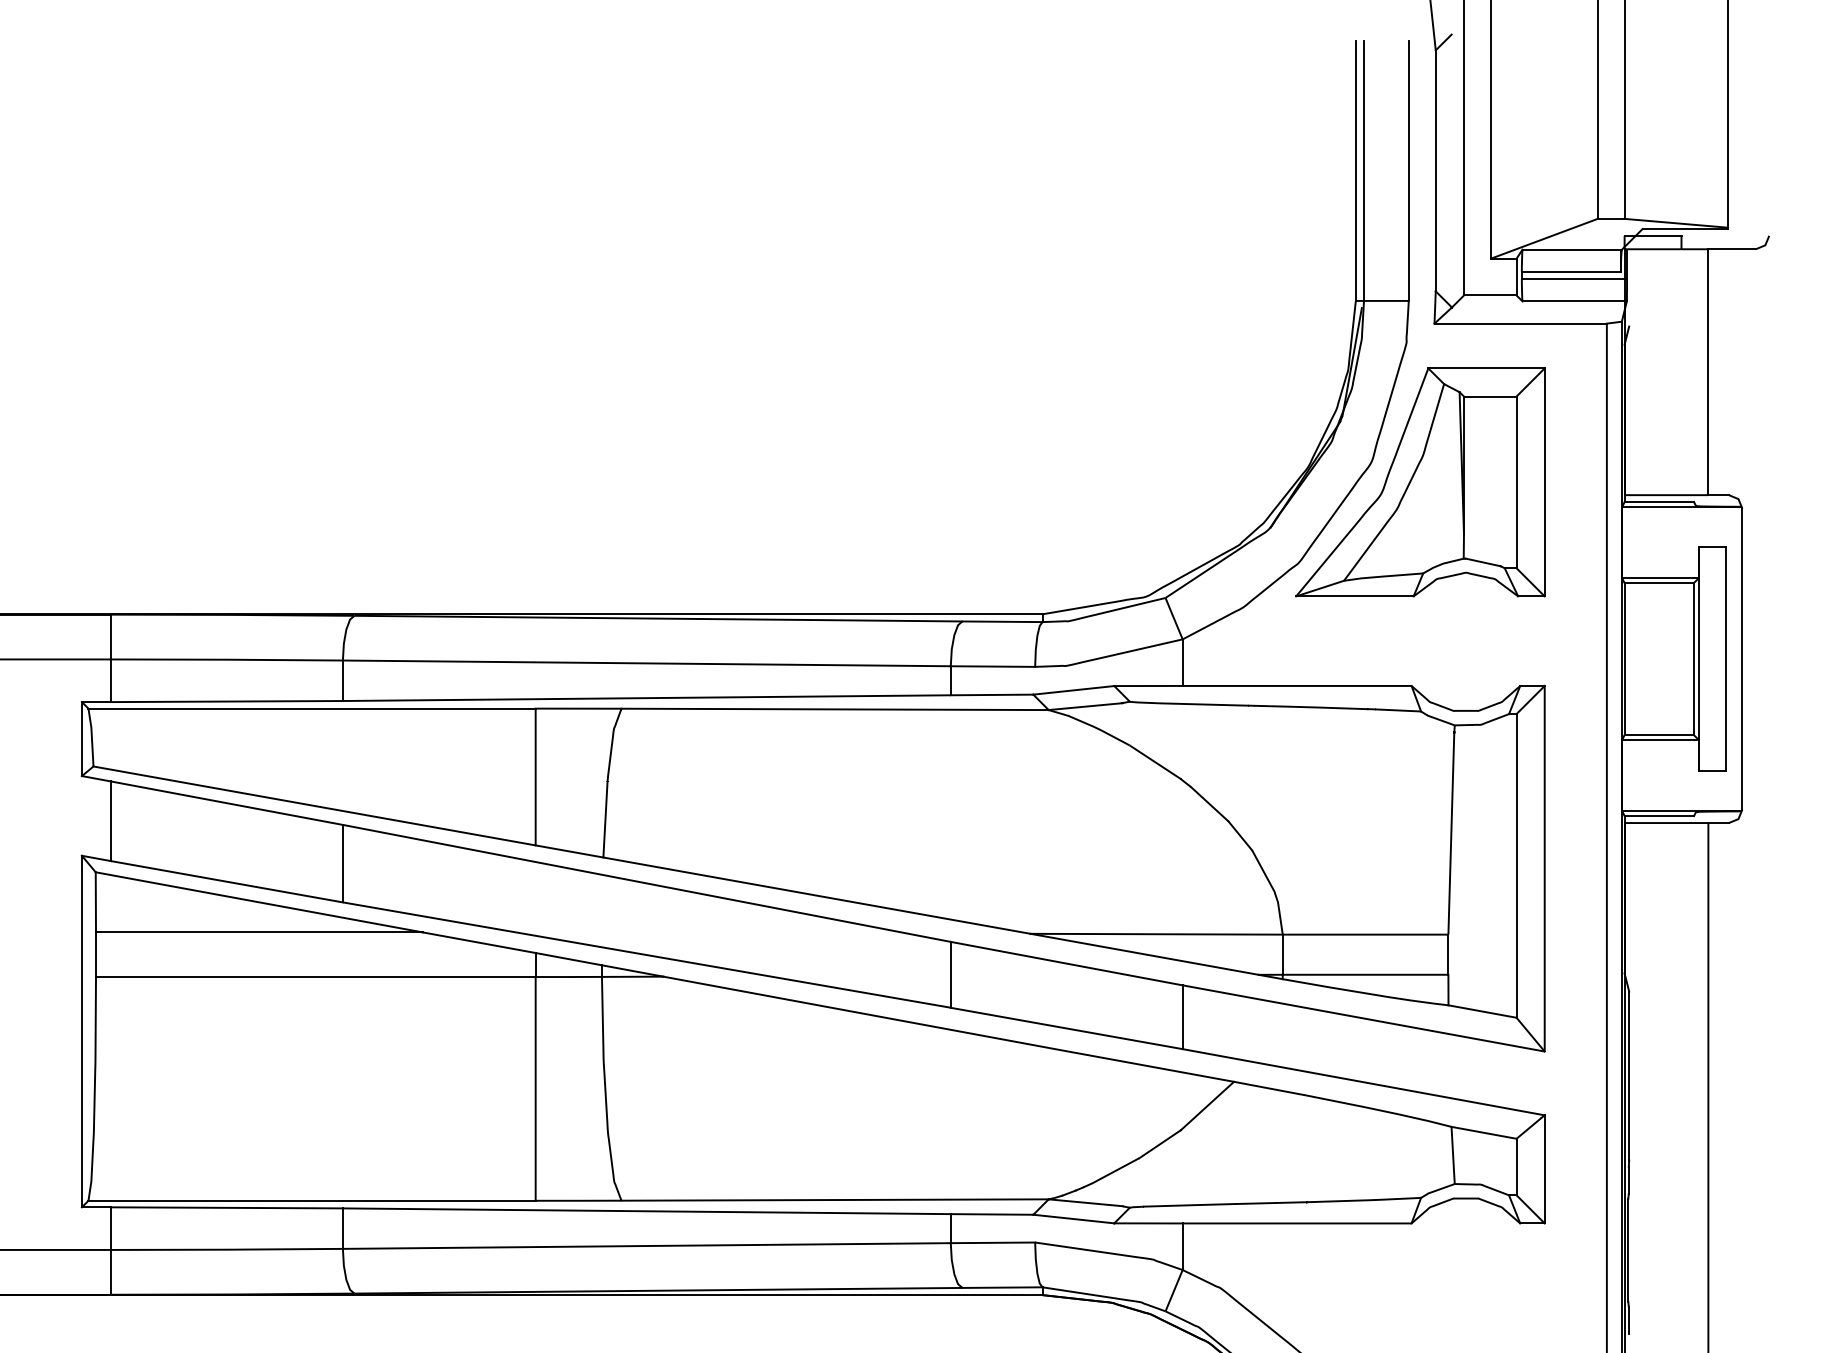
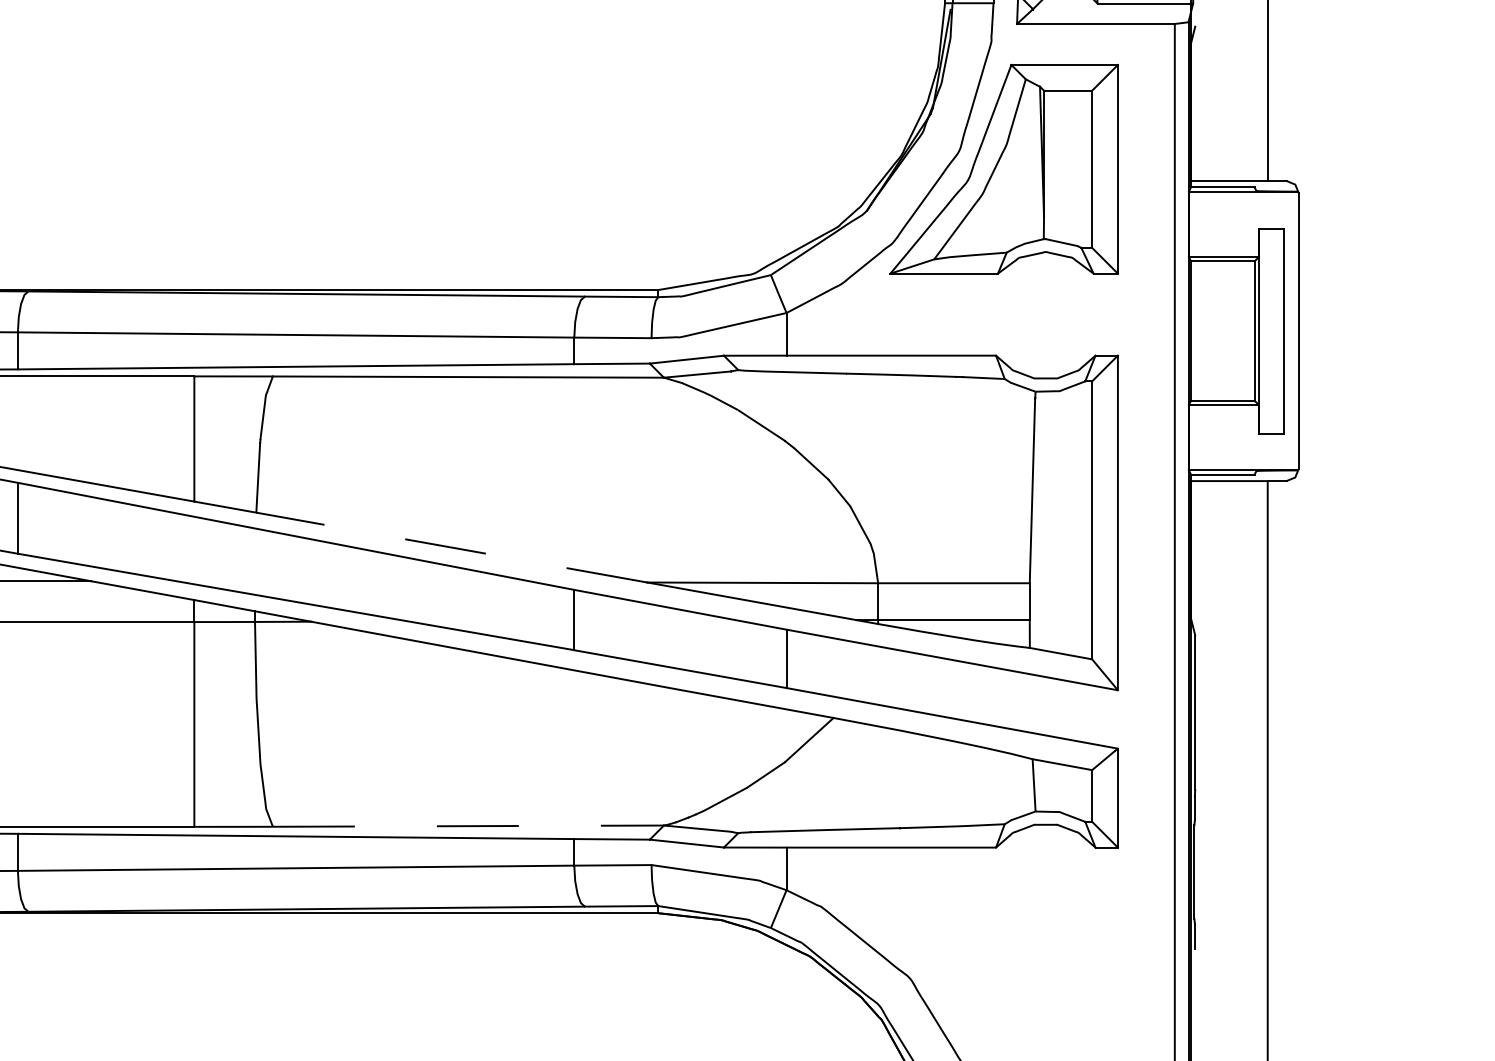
line: (817, 895) -> (452, 547), solid -> dashed
line: (835, 1200) -> (468, 826), solid -> dashed

